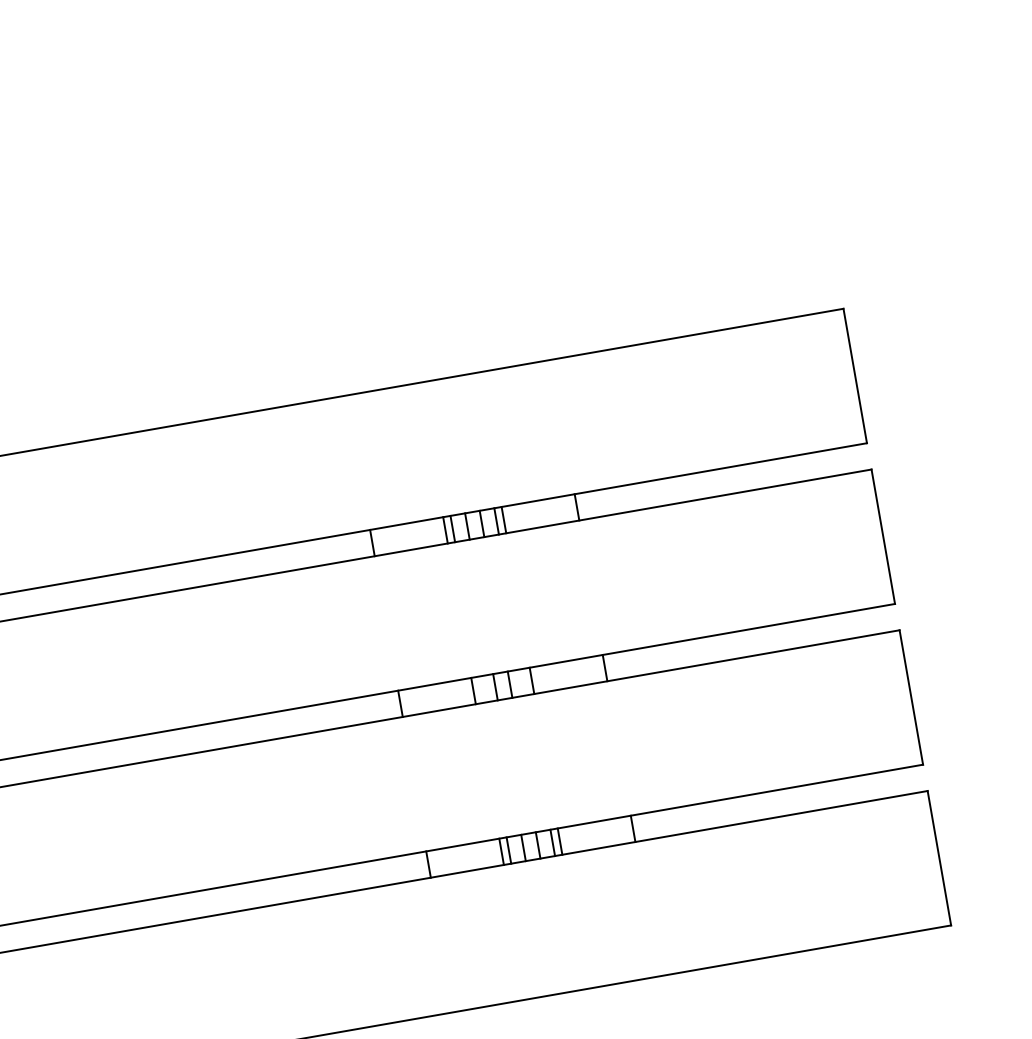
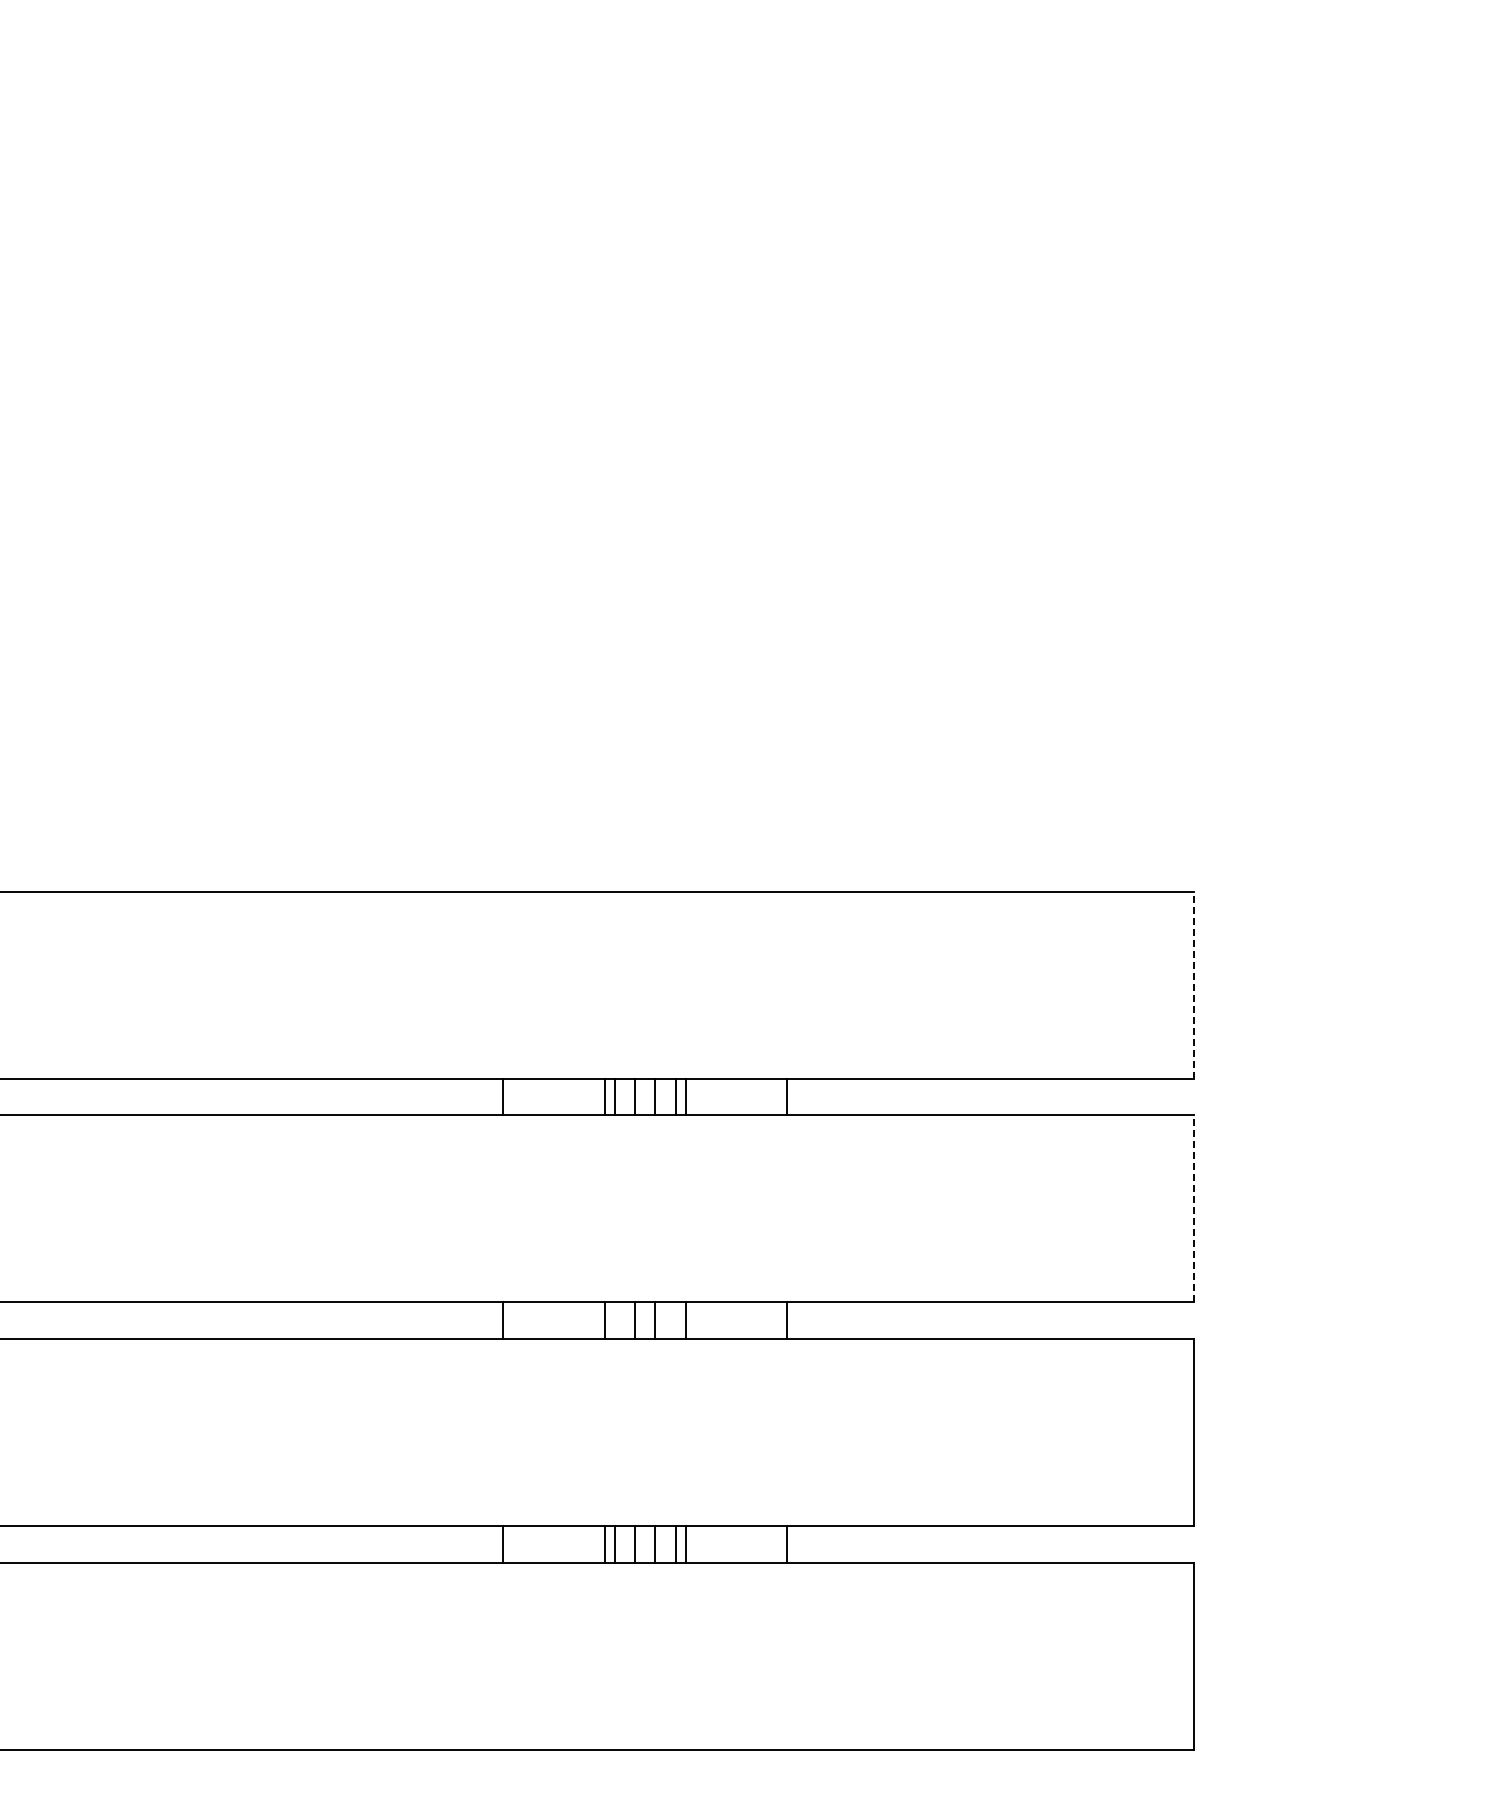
line: (854, 375) -> (1193, 984), solid -> dashed
line: (882, 536) -> (1193, 1208), solid -> dashed

